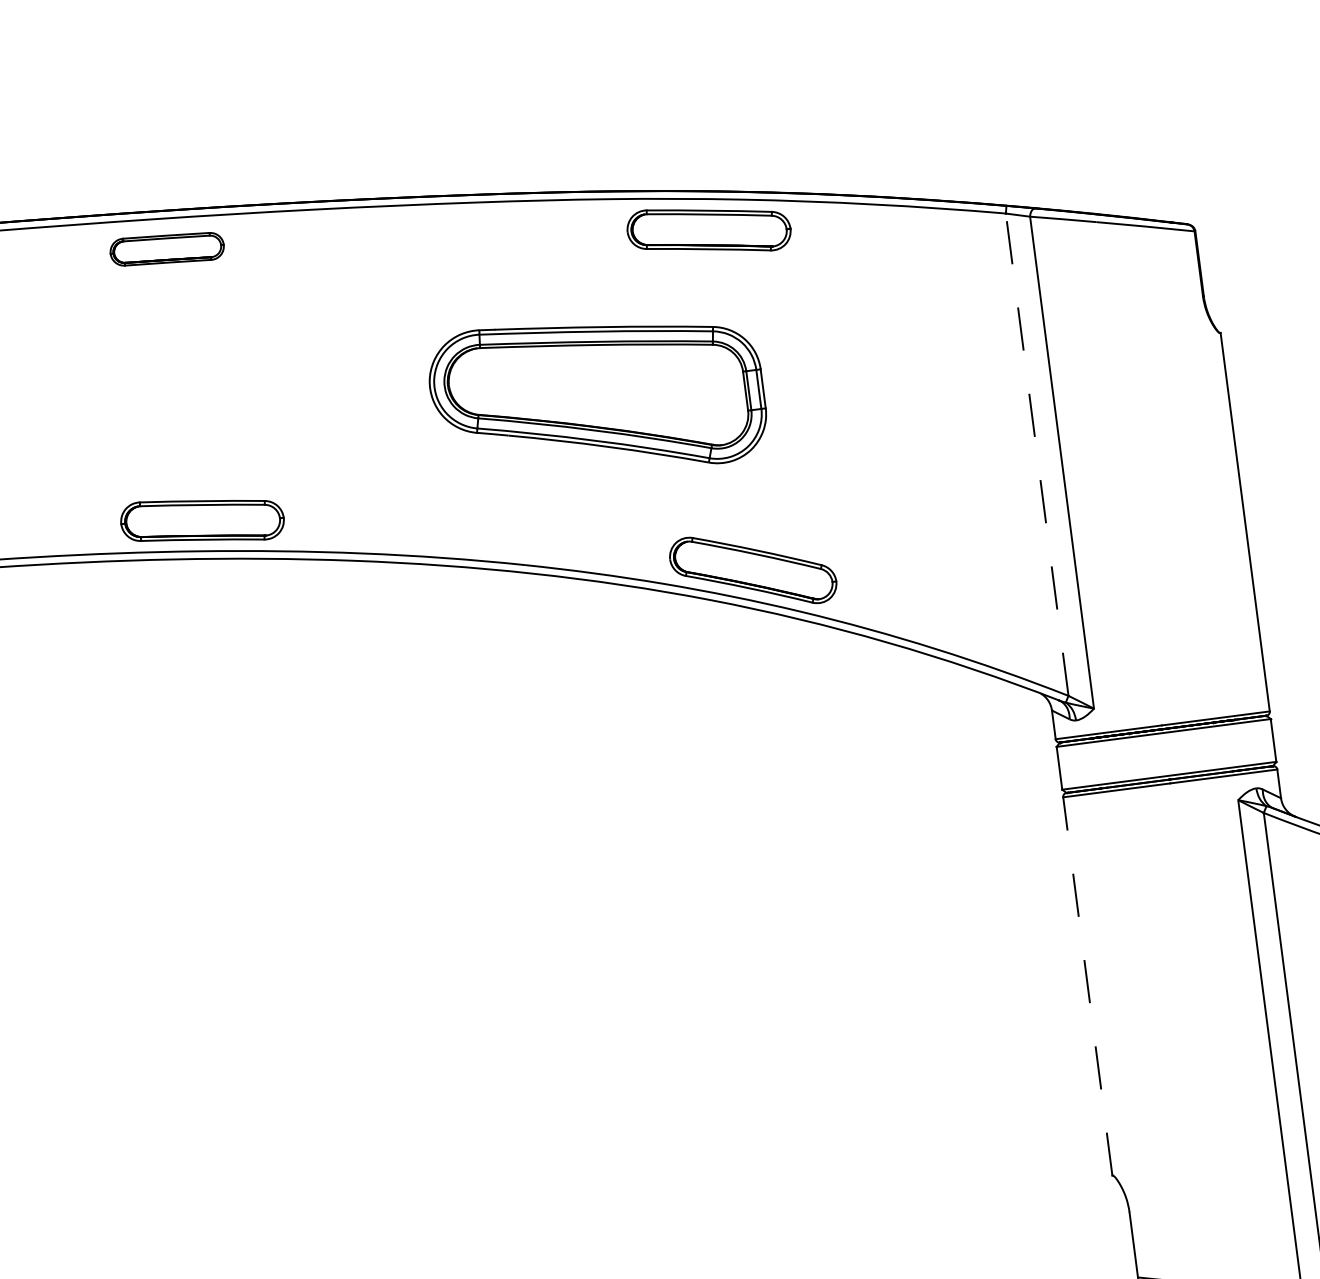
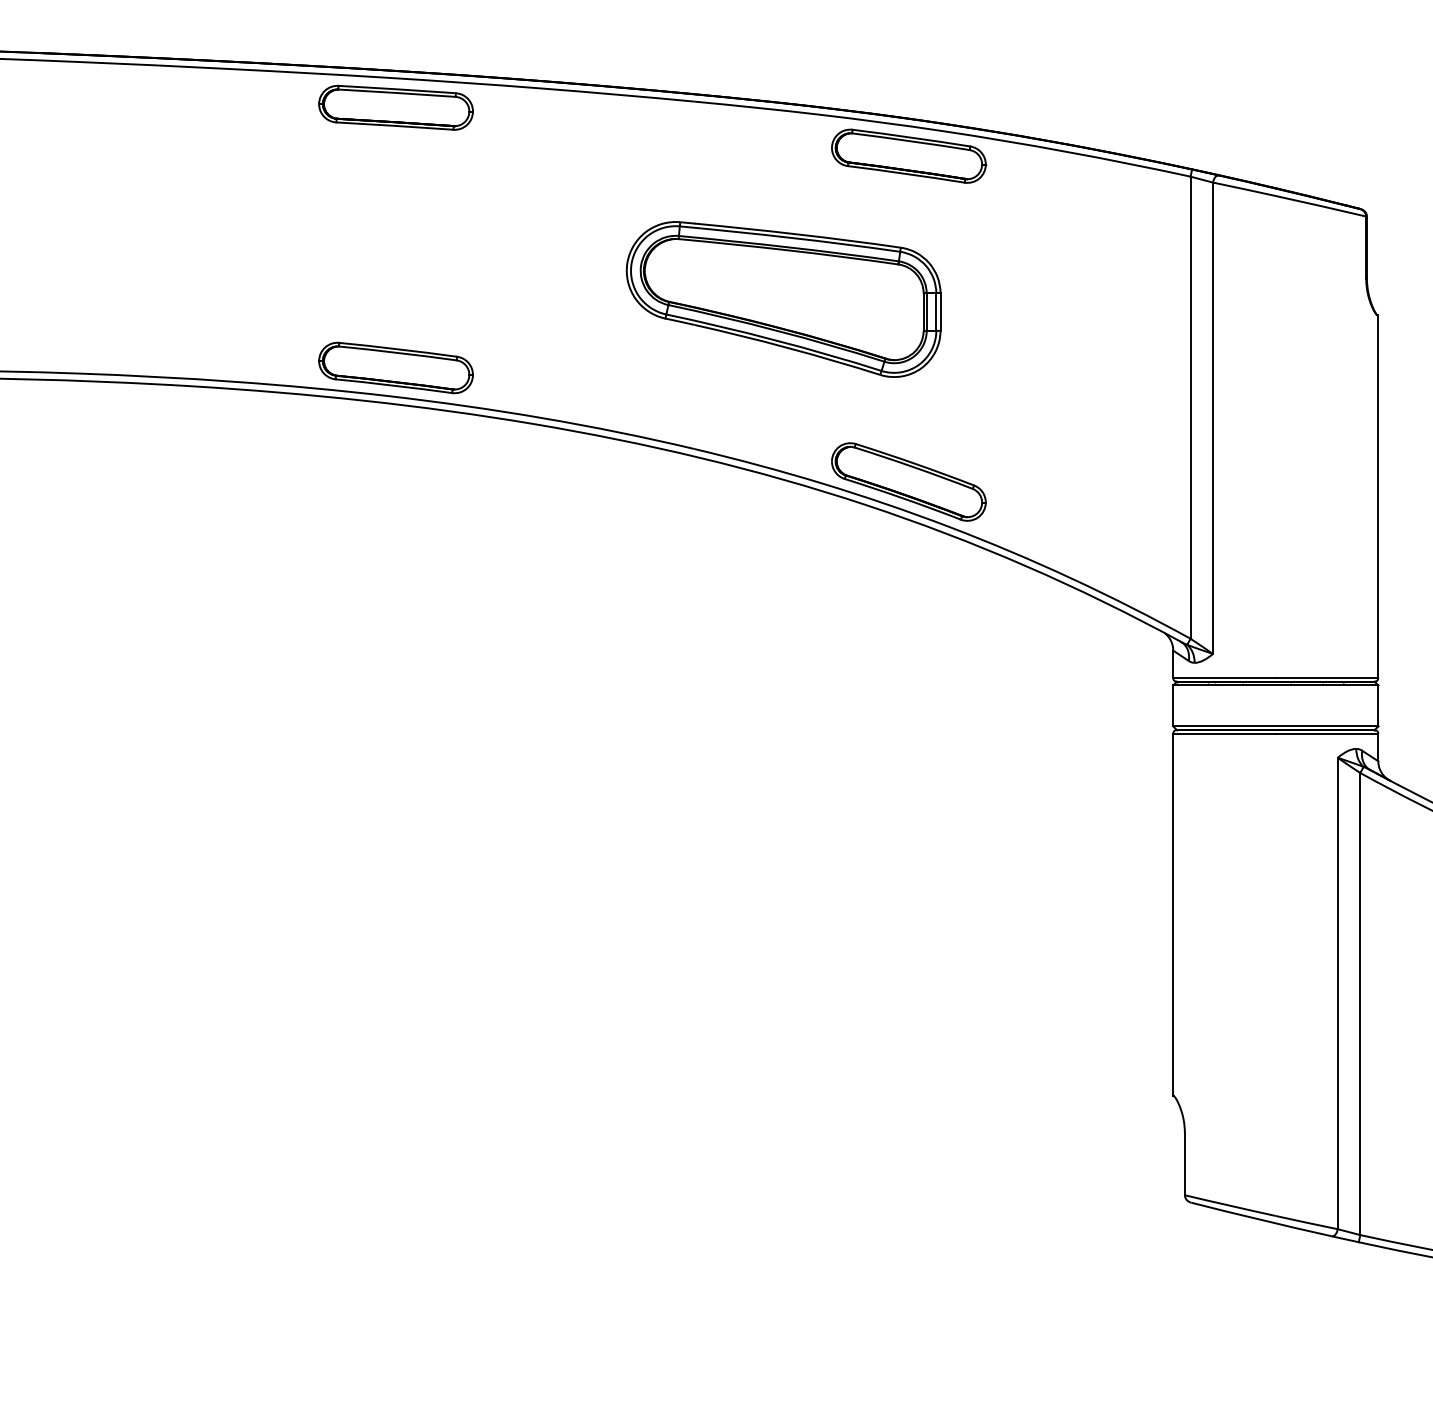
part: (166, 249) -> (395, 107), size x1.43
line: (1037, 454) -> (1190, 407), dashed -> solid
line: (1088, 985) -> (1173, 914), dashed -> solid

